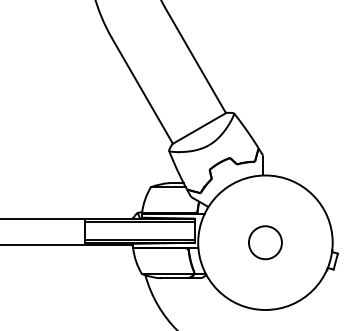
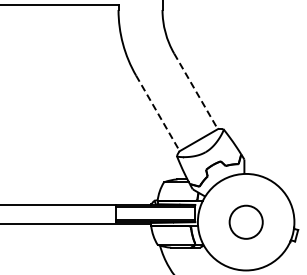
line: (196, 60) -> (196, 91), solid -> dashed
line: (141, 91) -> (157, 113), solid -> dashed
circle: (264, 241) -> (245, 221), size x1.4

